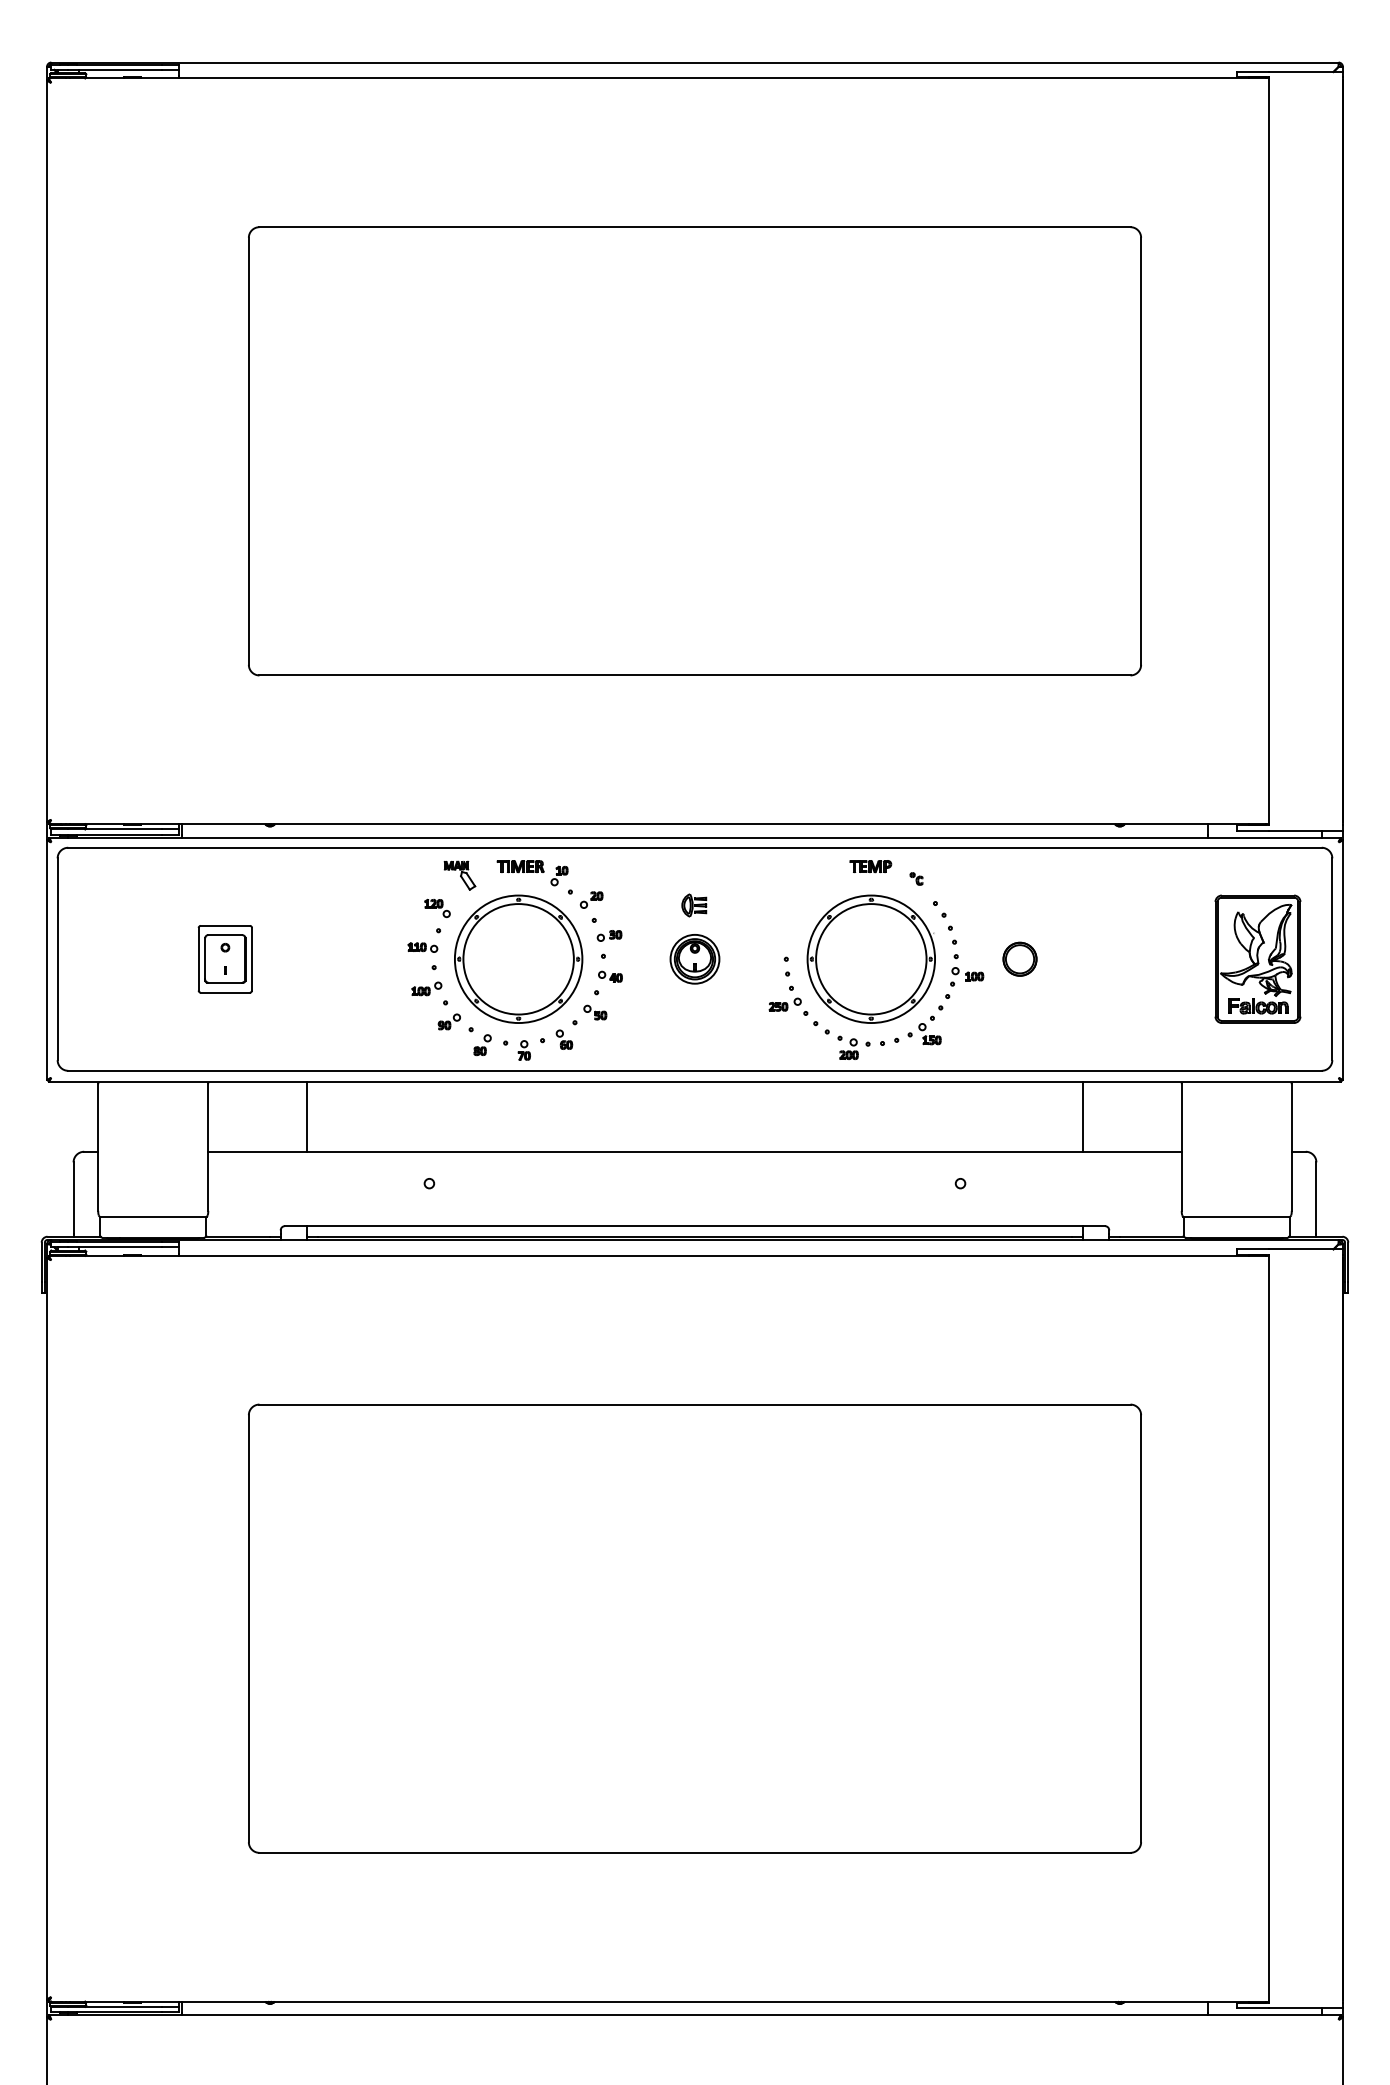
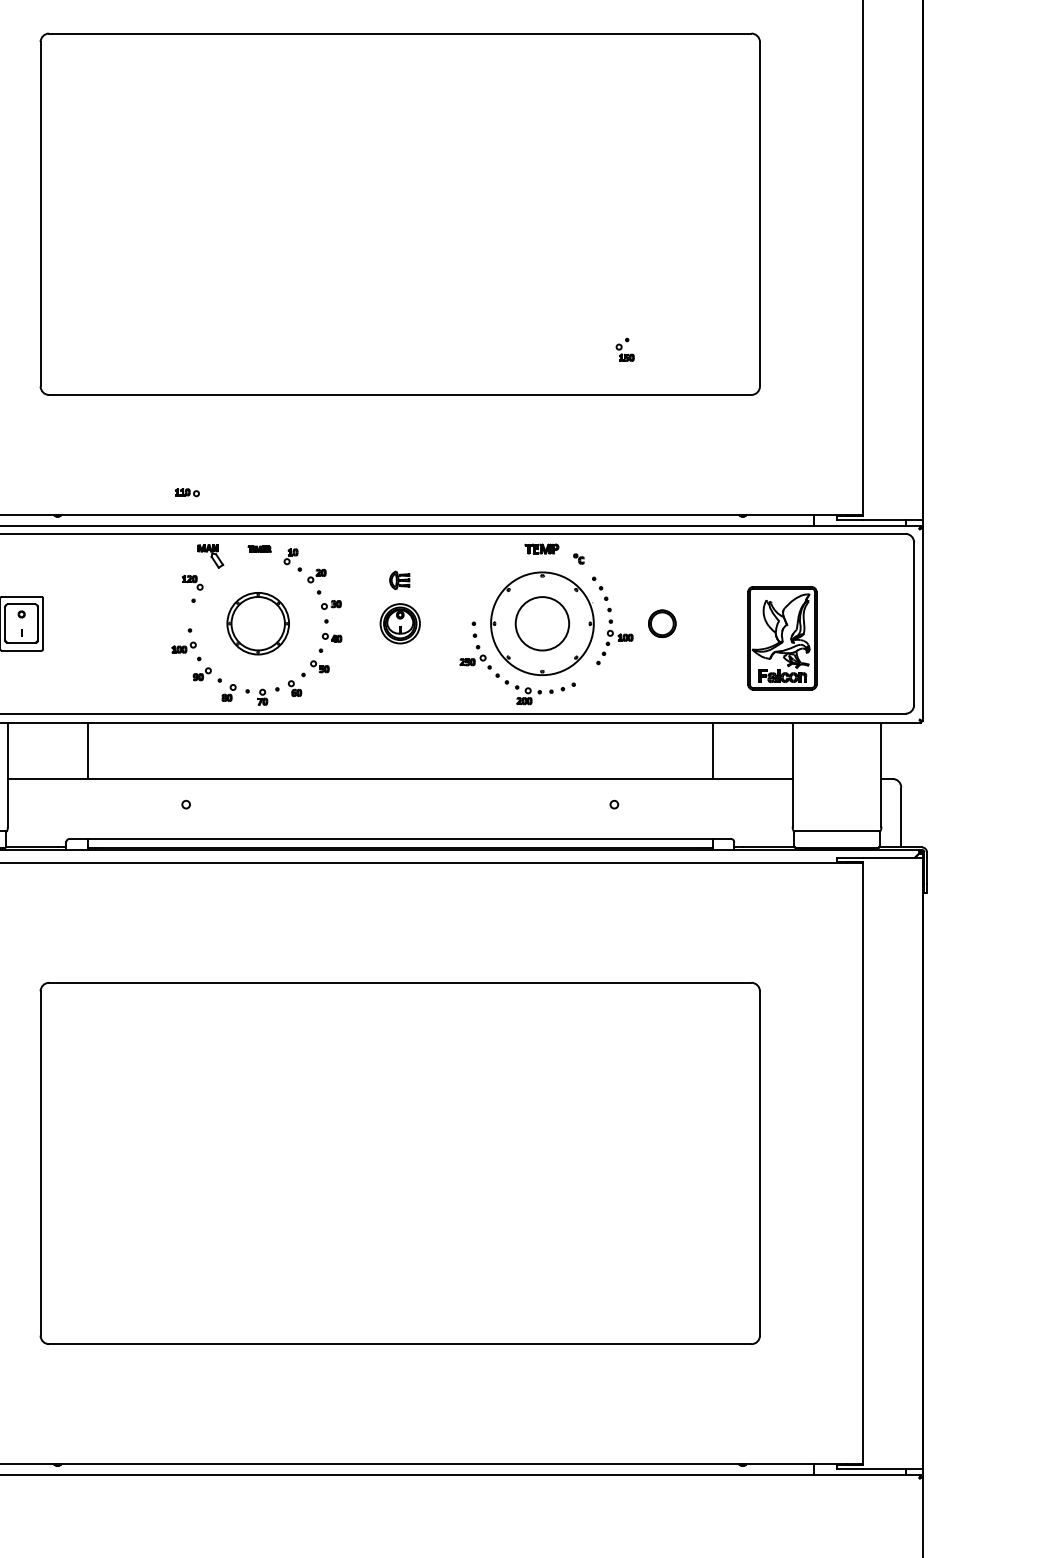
part: (520, 866) -> (259, 548), size x0.6
part: (422, 947) -> (187, 492), moved
part: (518, 958) -> (258, 623), size x0.6
part: (1257, 958) -> (782, 637), moved
circle: (871, 959) -> (542, 623), size x0.6
part: (929, 1030) -> (624, 349), moved

